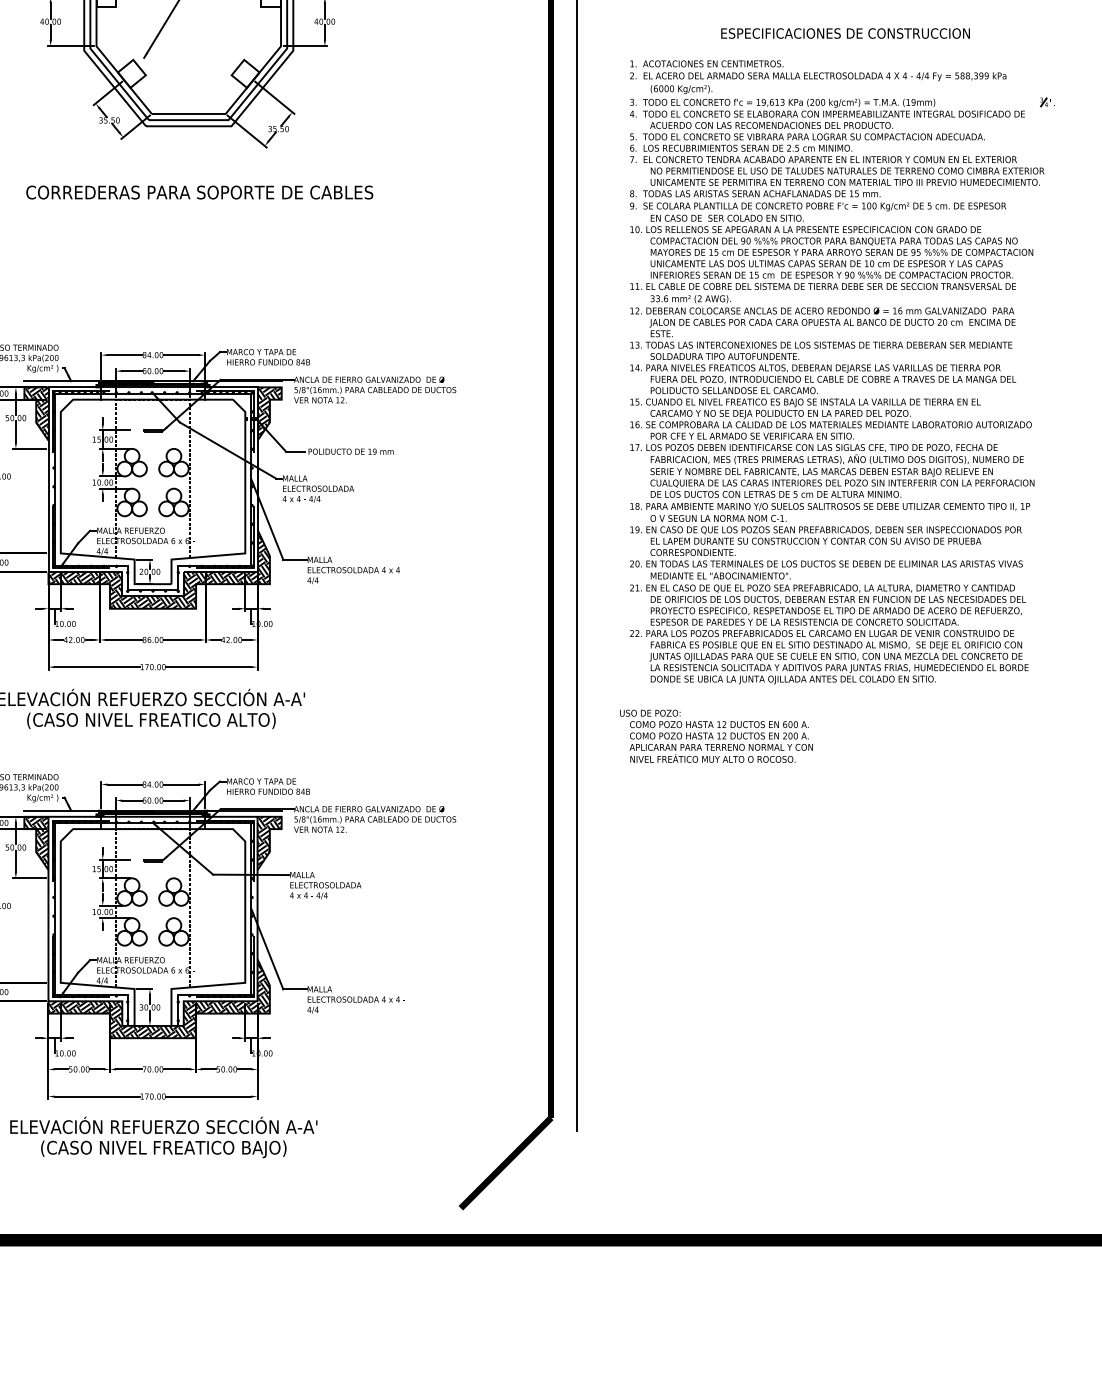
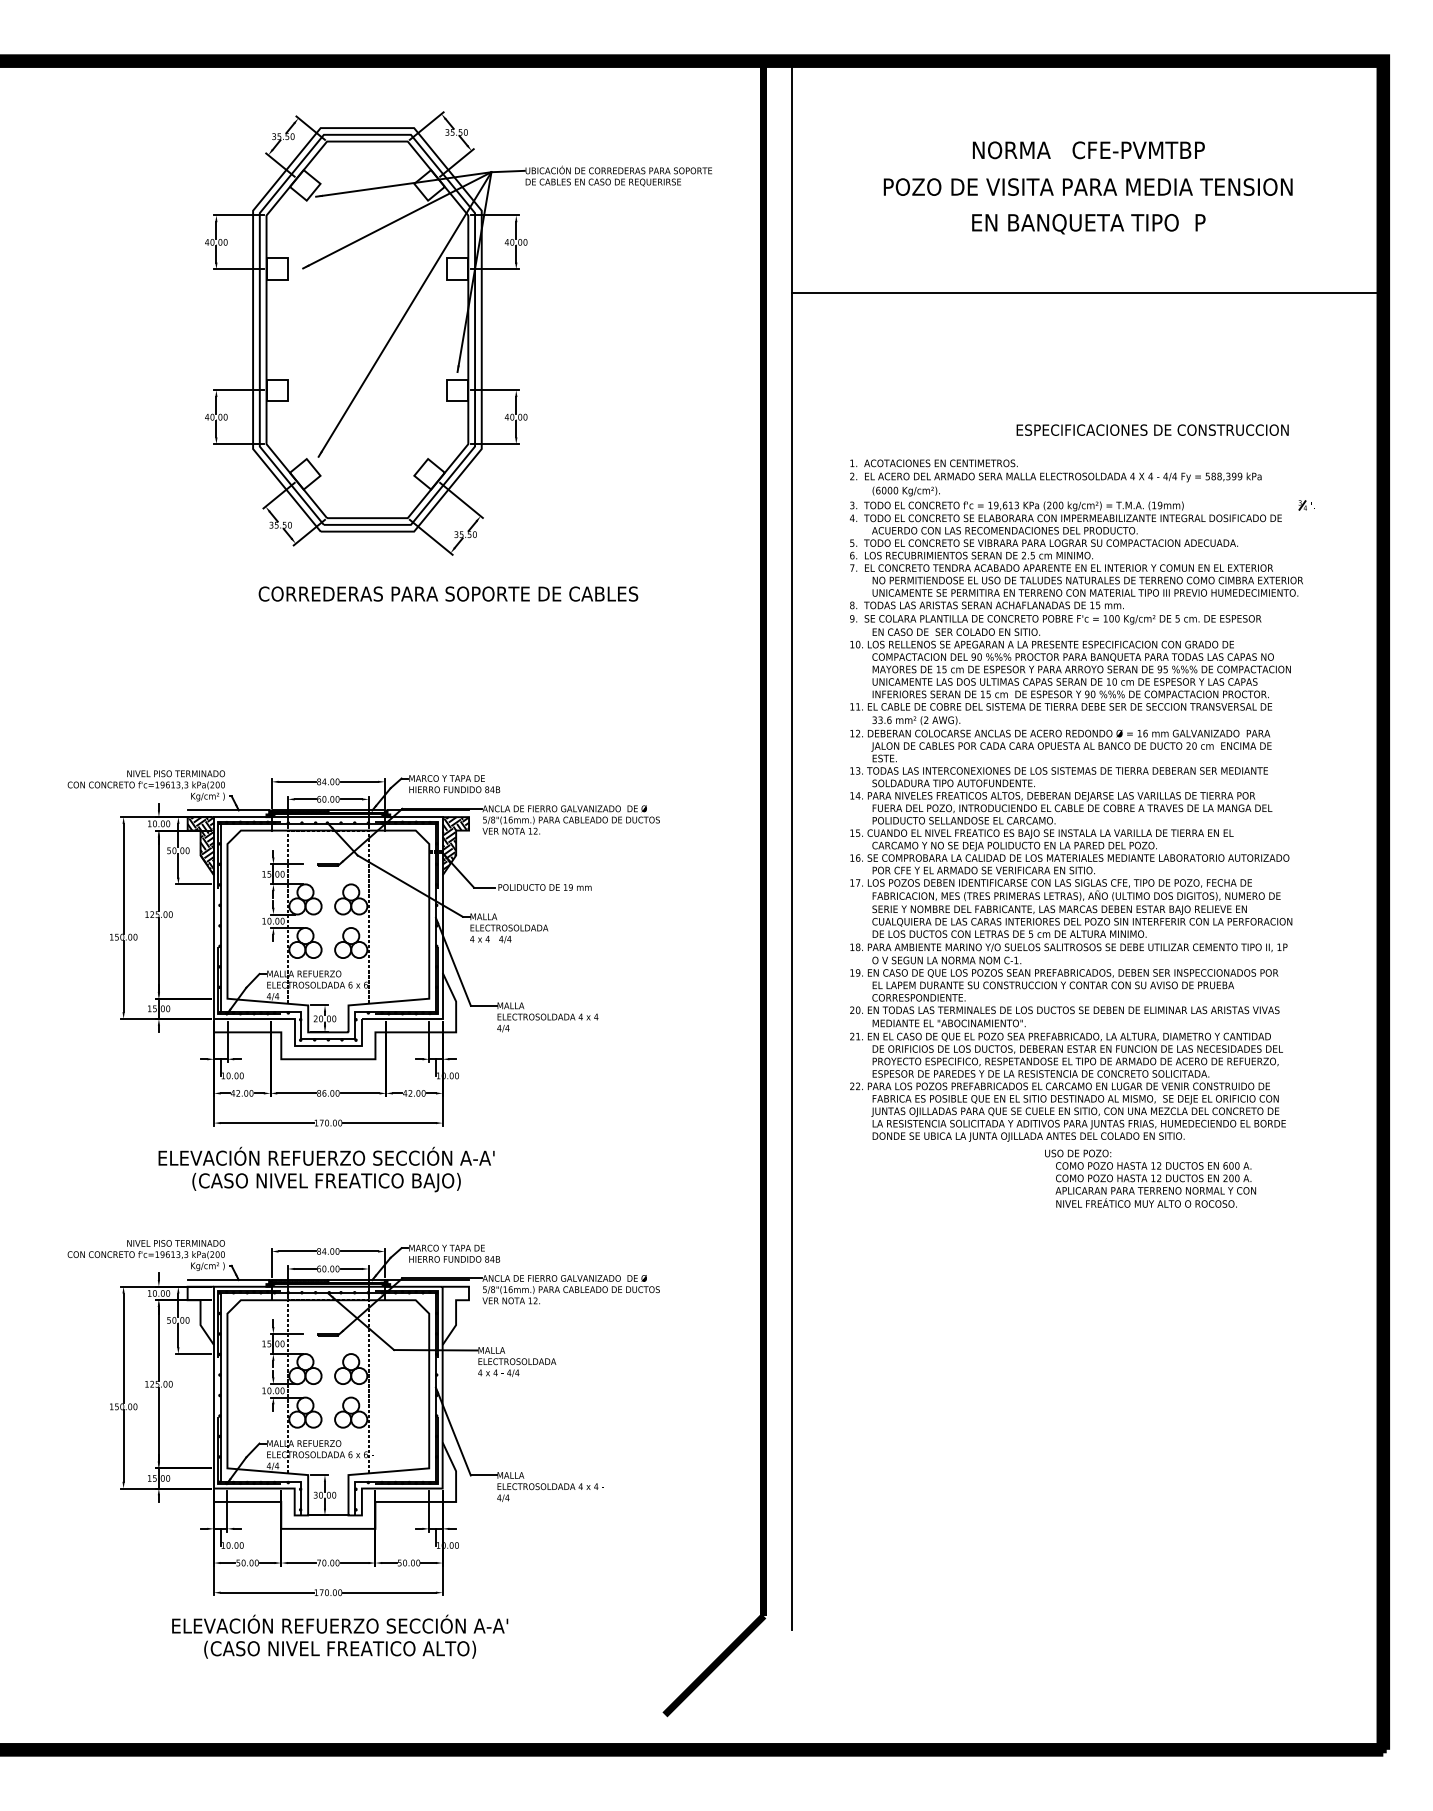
text: (845, 32) -> (1152, 429), moved
text: (199, 192) -> (448, 593), moved
hatch: (159, 569) -> (335, 1016), removed
text: (151, 721) -> (326, 1182), (CASO NIVEL FREATICO ALTO) -> (CASO NIVEL FREATICO BAJO)
text: (716, 736) -> (1150, 1178), moved
hatch: (36, 843) -> (200, 1315), removed
hatch: (269, 843) -> (455, 1315), removed
hatch: (158, 998) -> (334, 1485), removed
text: (164, 1149) -> (340, 1650), (CASO NIVEL FREATICO BAJO) -> (CASO NIVEL FREATICO ALTO)

